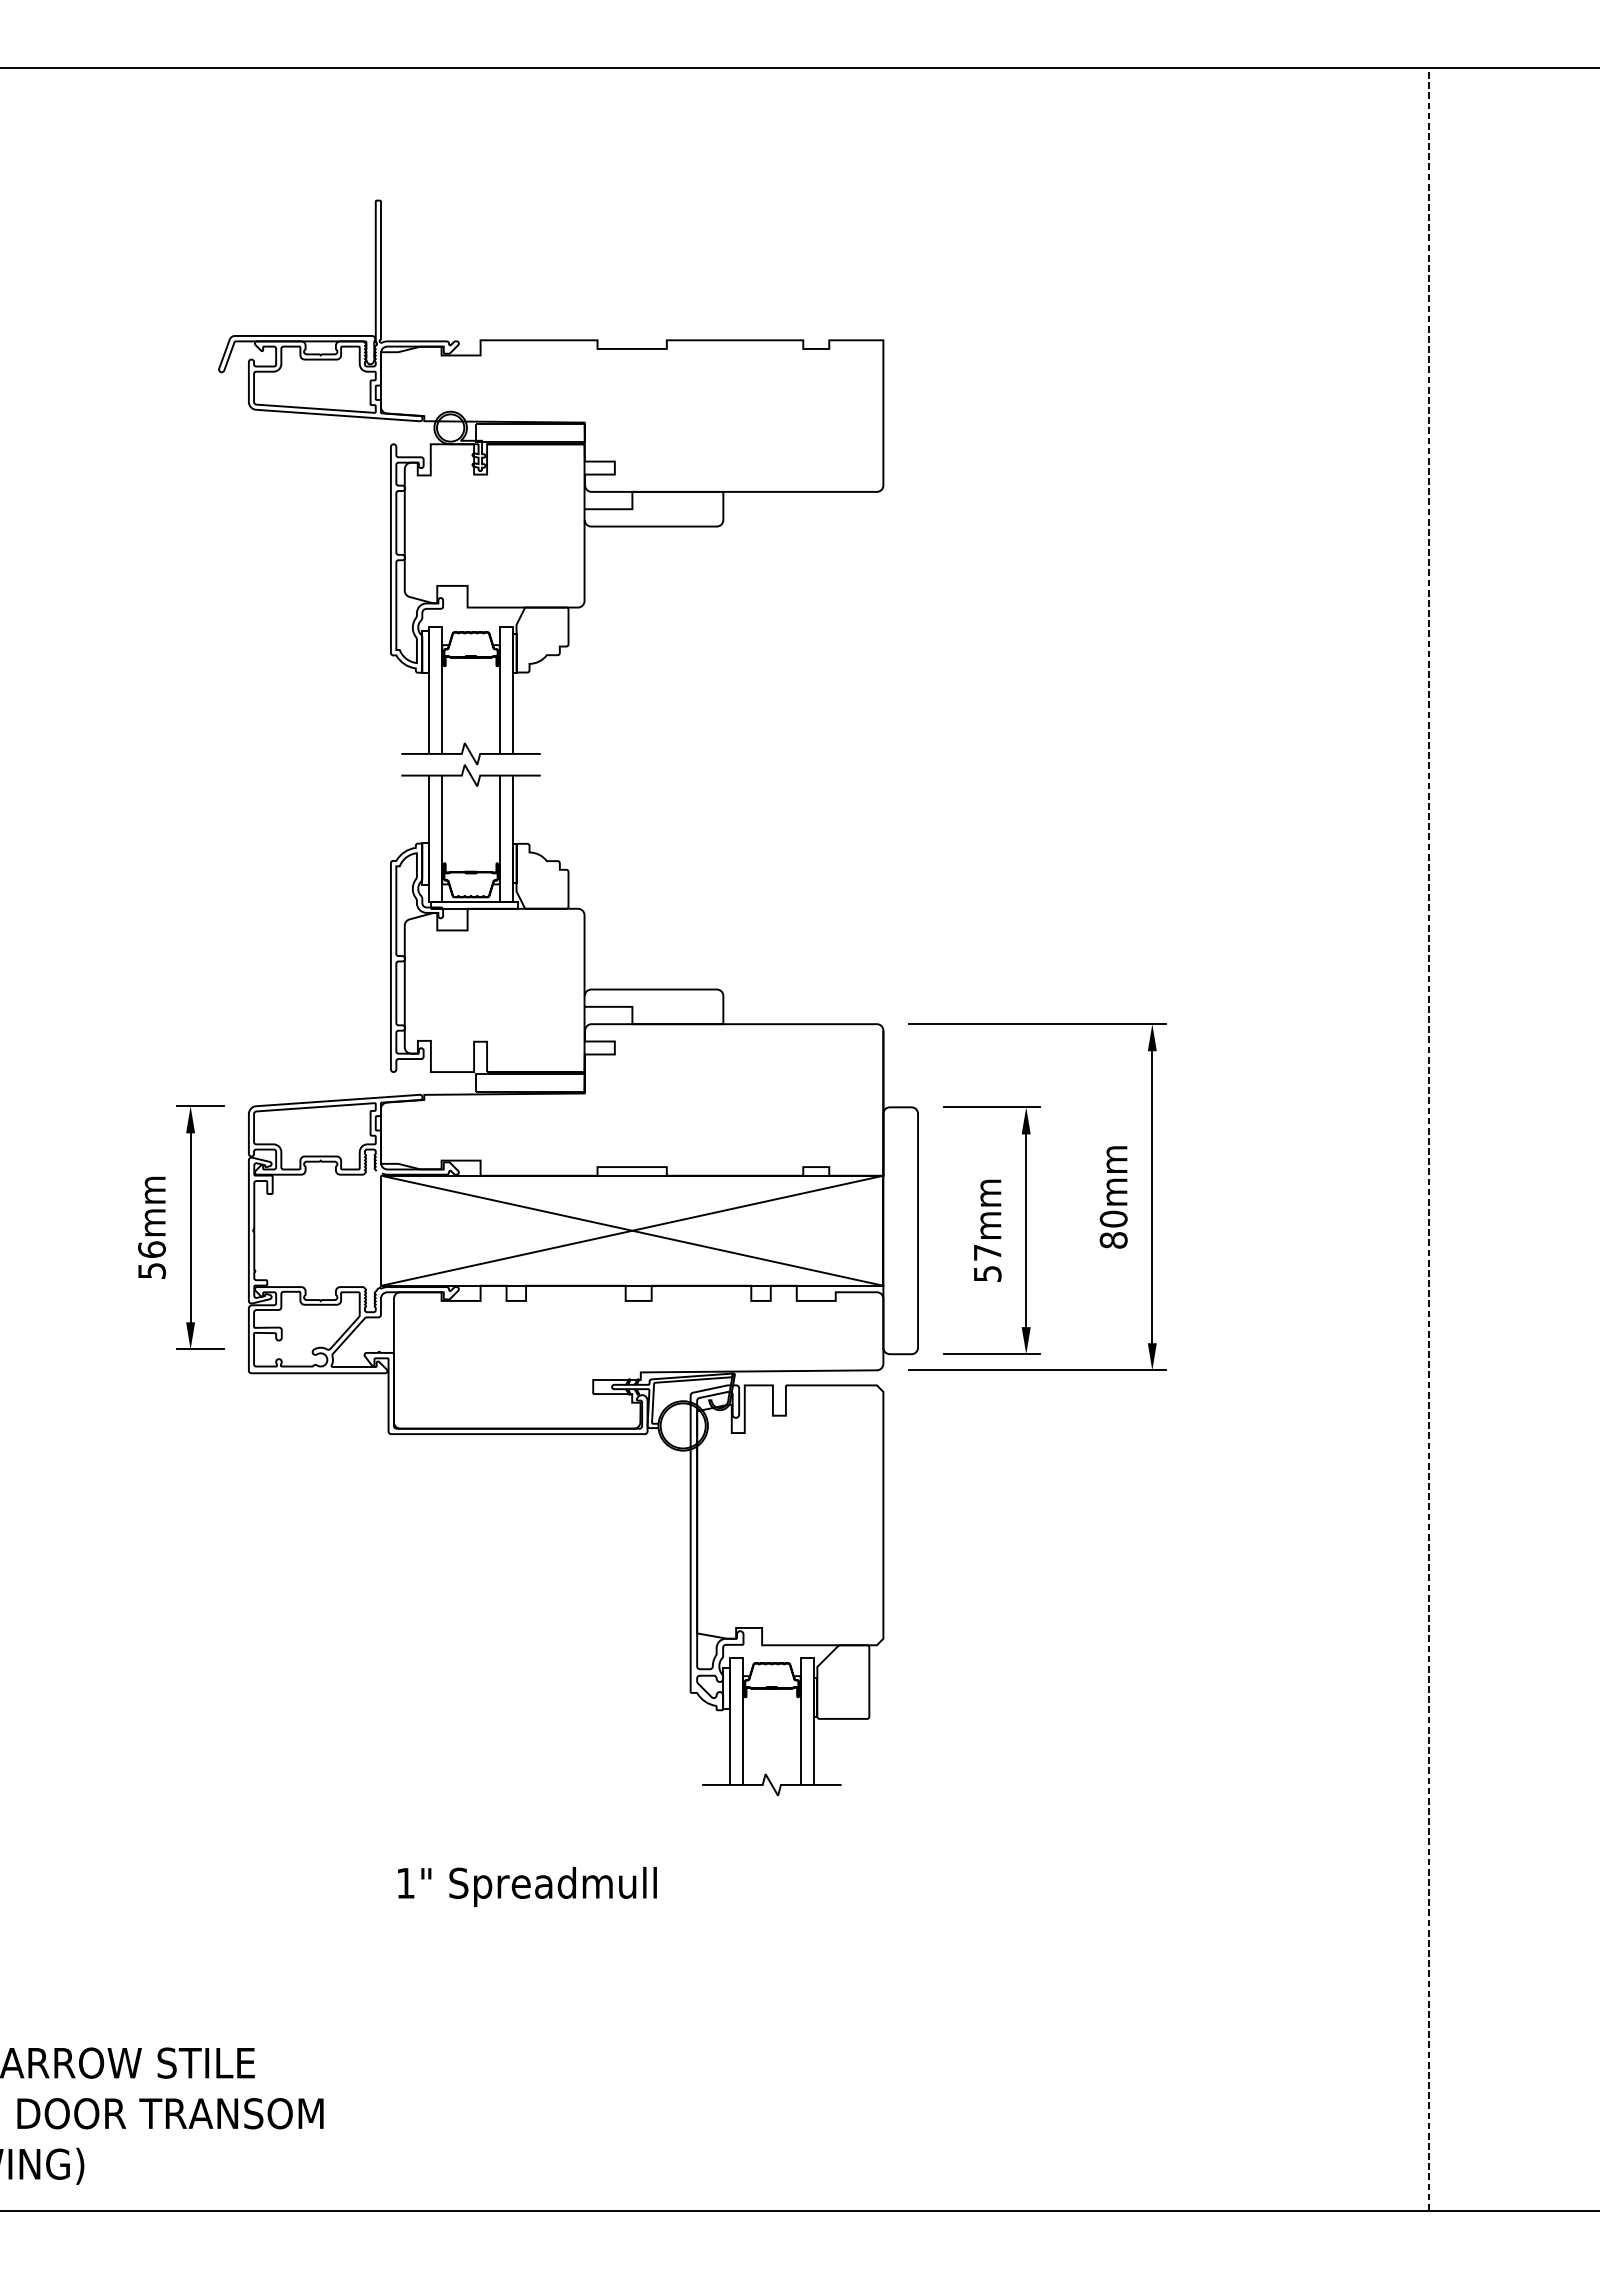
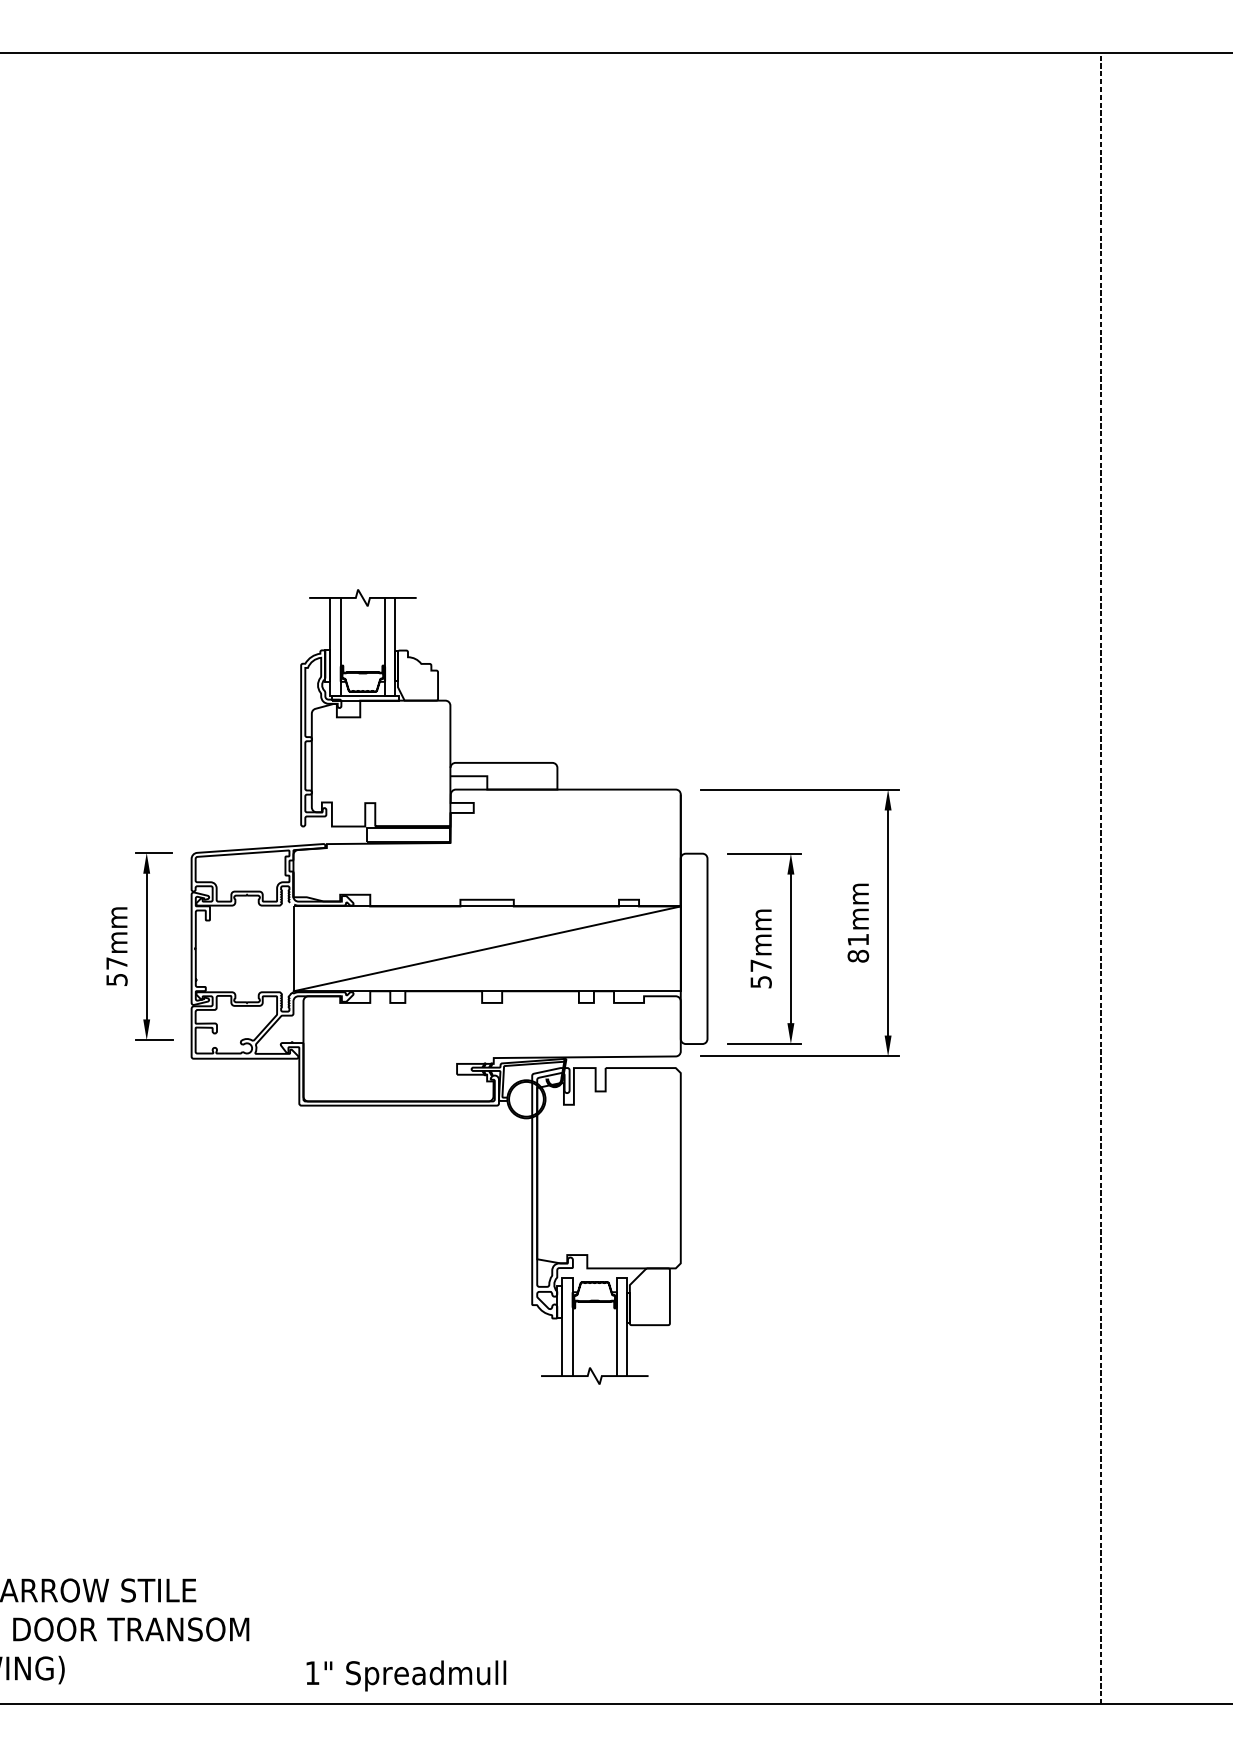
part: (551, 482) -> (424, 372), removed
text: (1113, 1218) -> (858, 939), 80mm -> 81mm
line: (632, 1230) -> (487, 948), removed
text: (151, 1249) -> (116, 963), 56mm -> 57mm
text: (527, 1887) -> (406, 1676), moved

